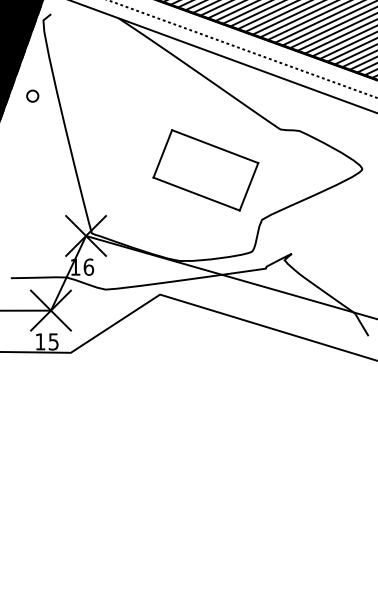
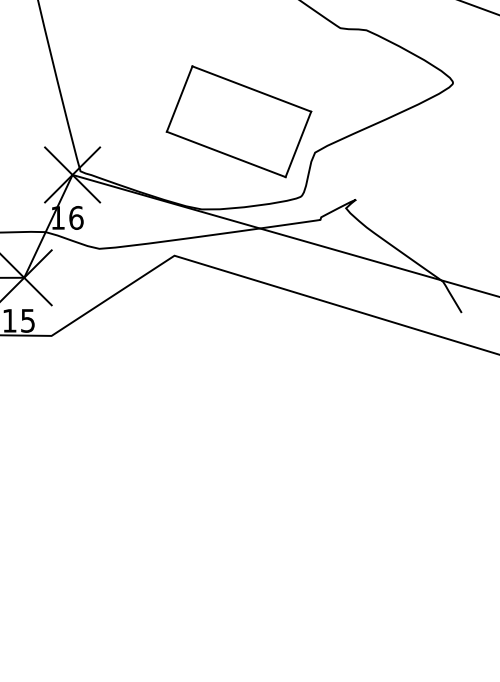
part: (205, 170) -> (238, 121), moved

